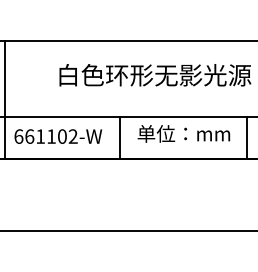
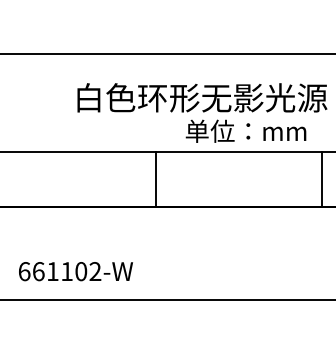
line: (5, 99) -> (7, 129), removed
text: (183, 133) -> (245, 130), moved
text: (58, 136) -> (76, 271), moved

